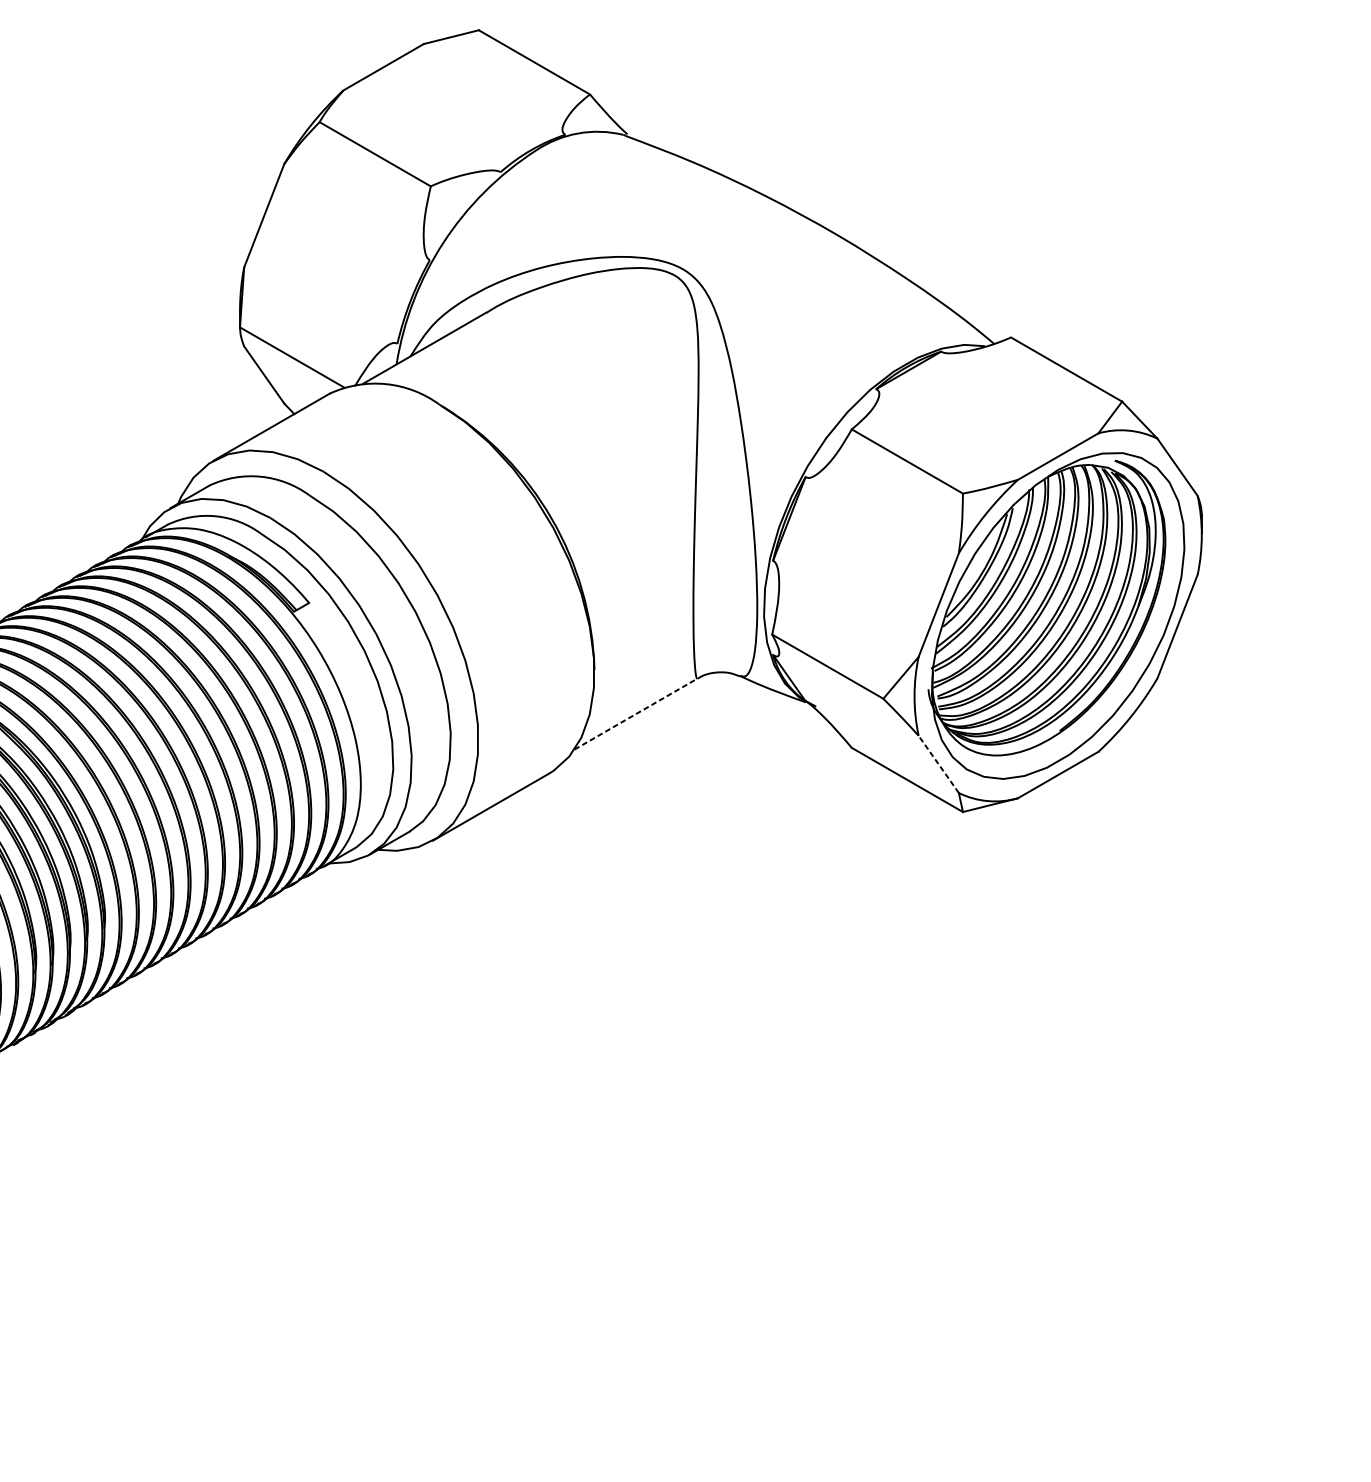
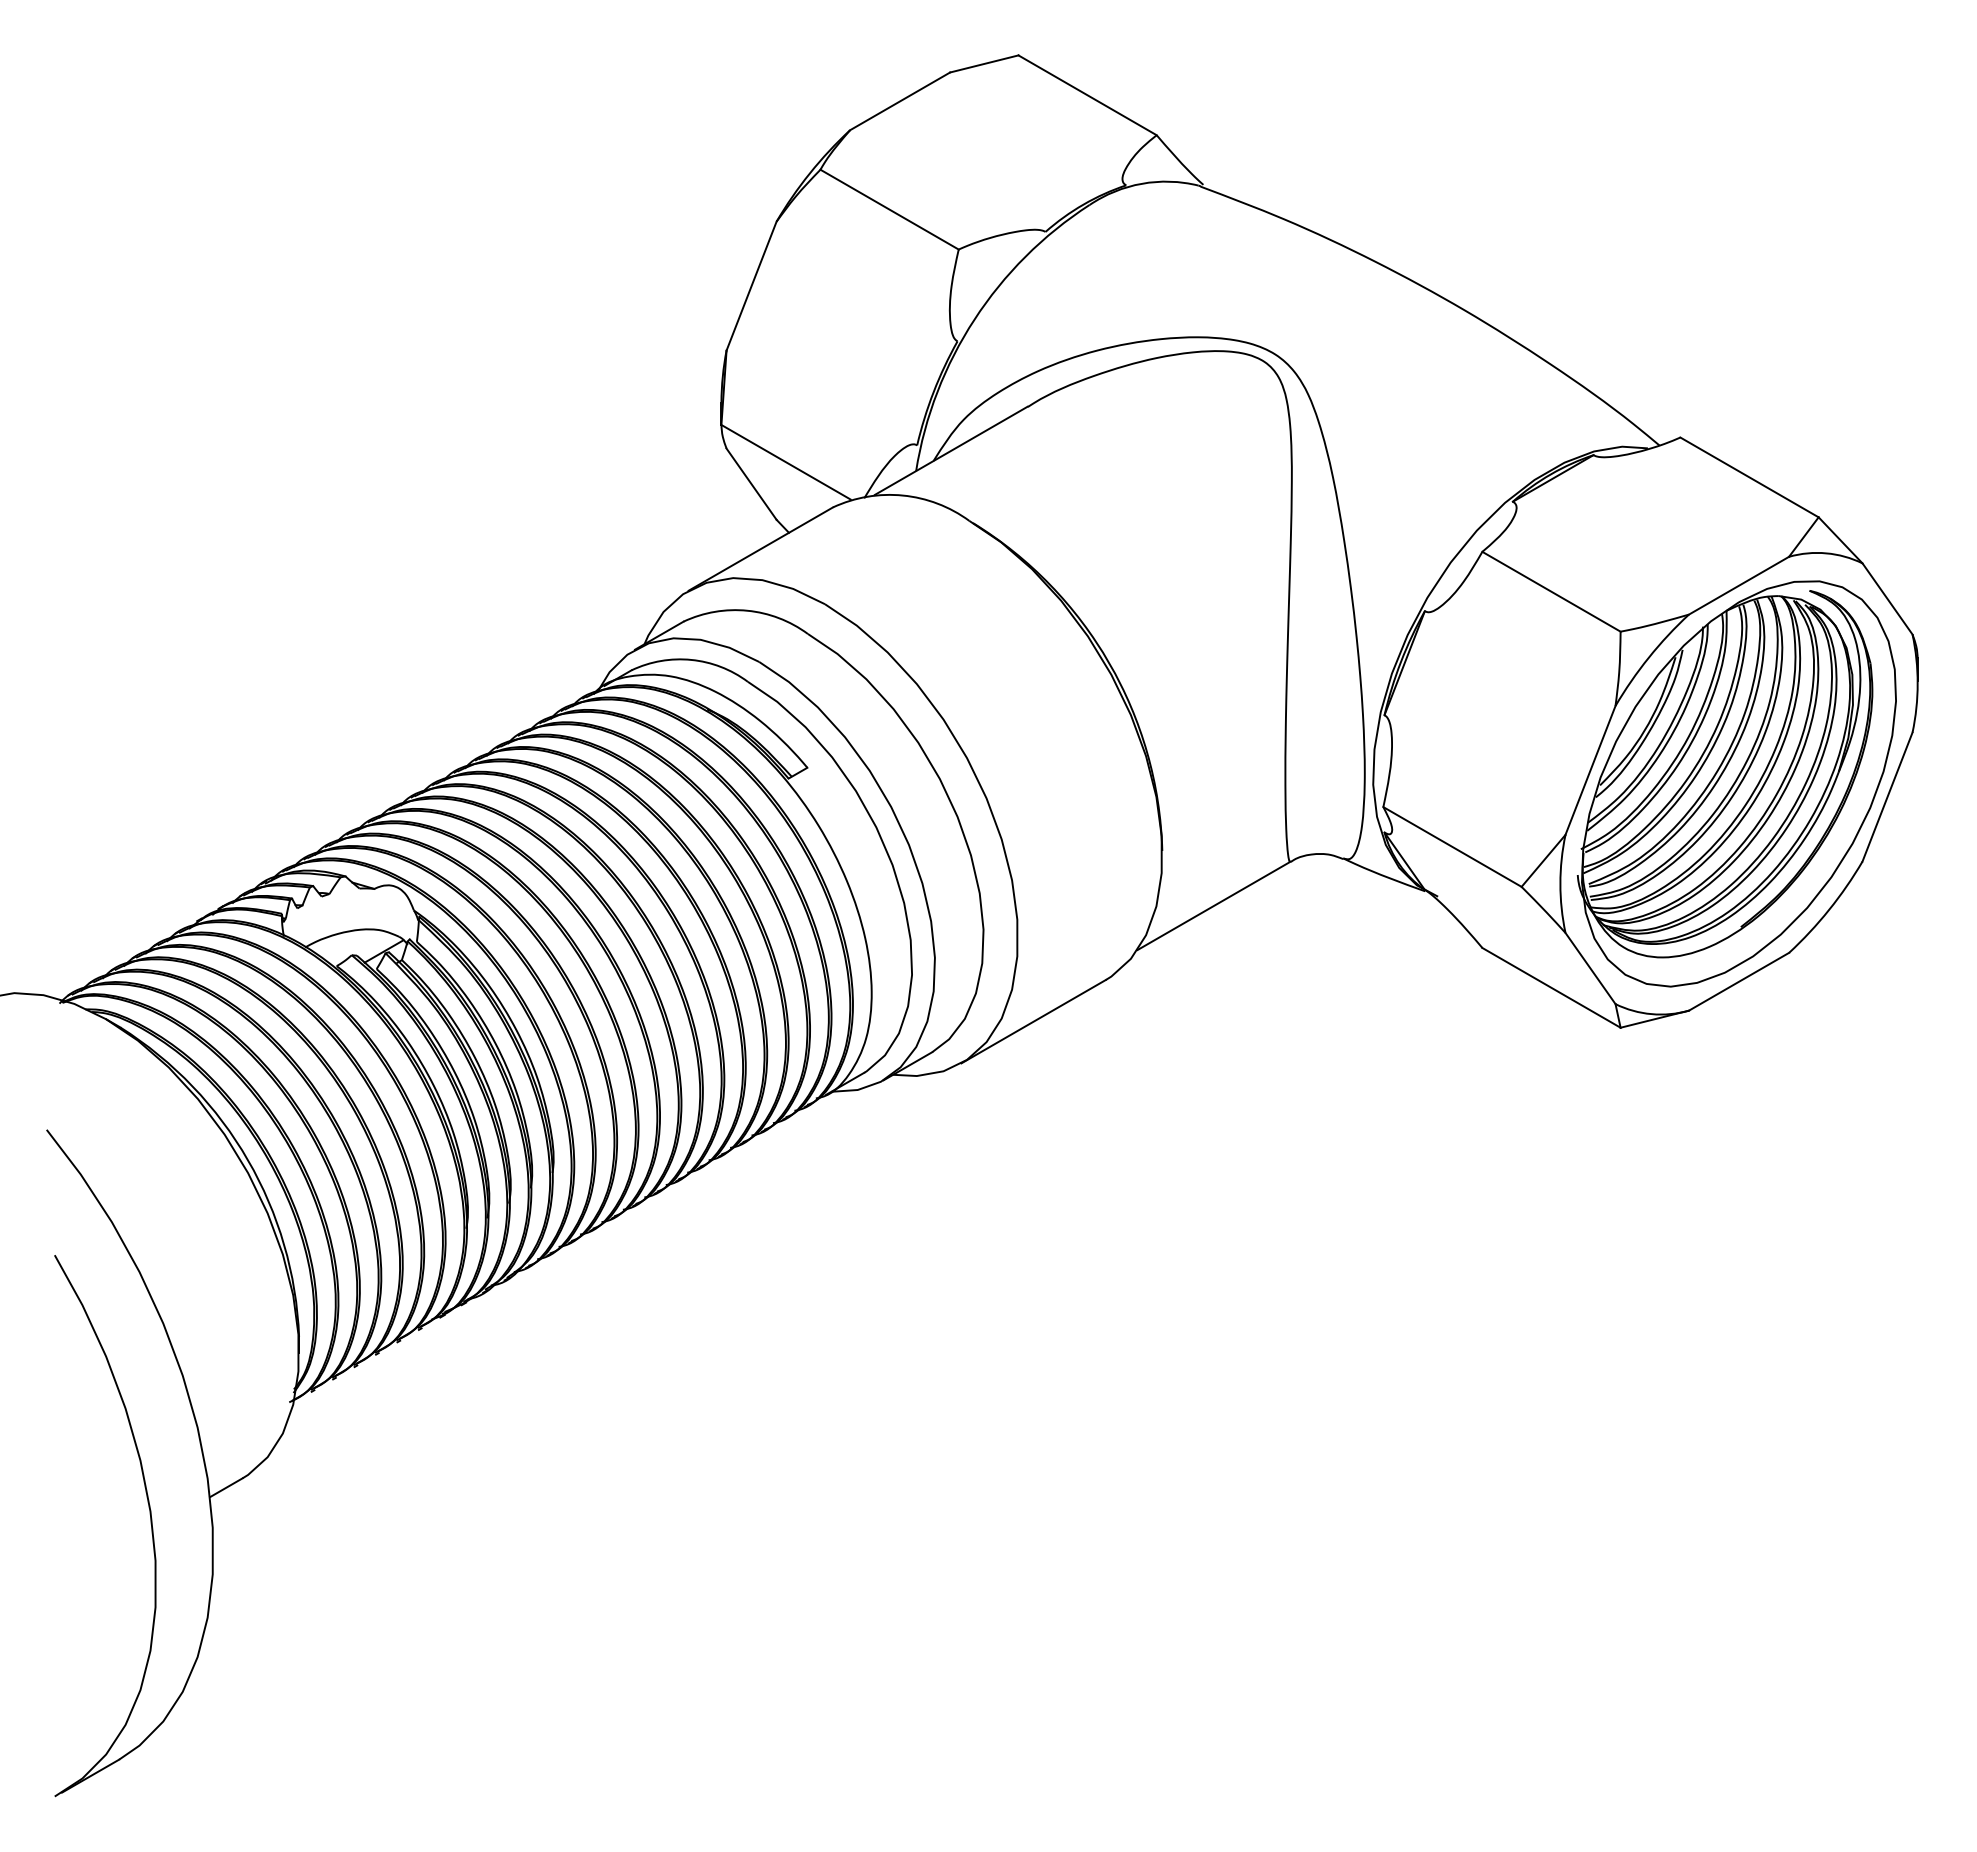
line: (636, 713) -> (1214, 905), dashed -> solid
line: (938, 764) -> (1590, 968), dashed -> solid

